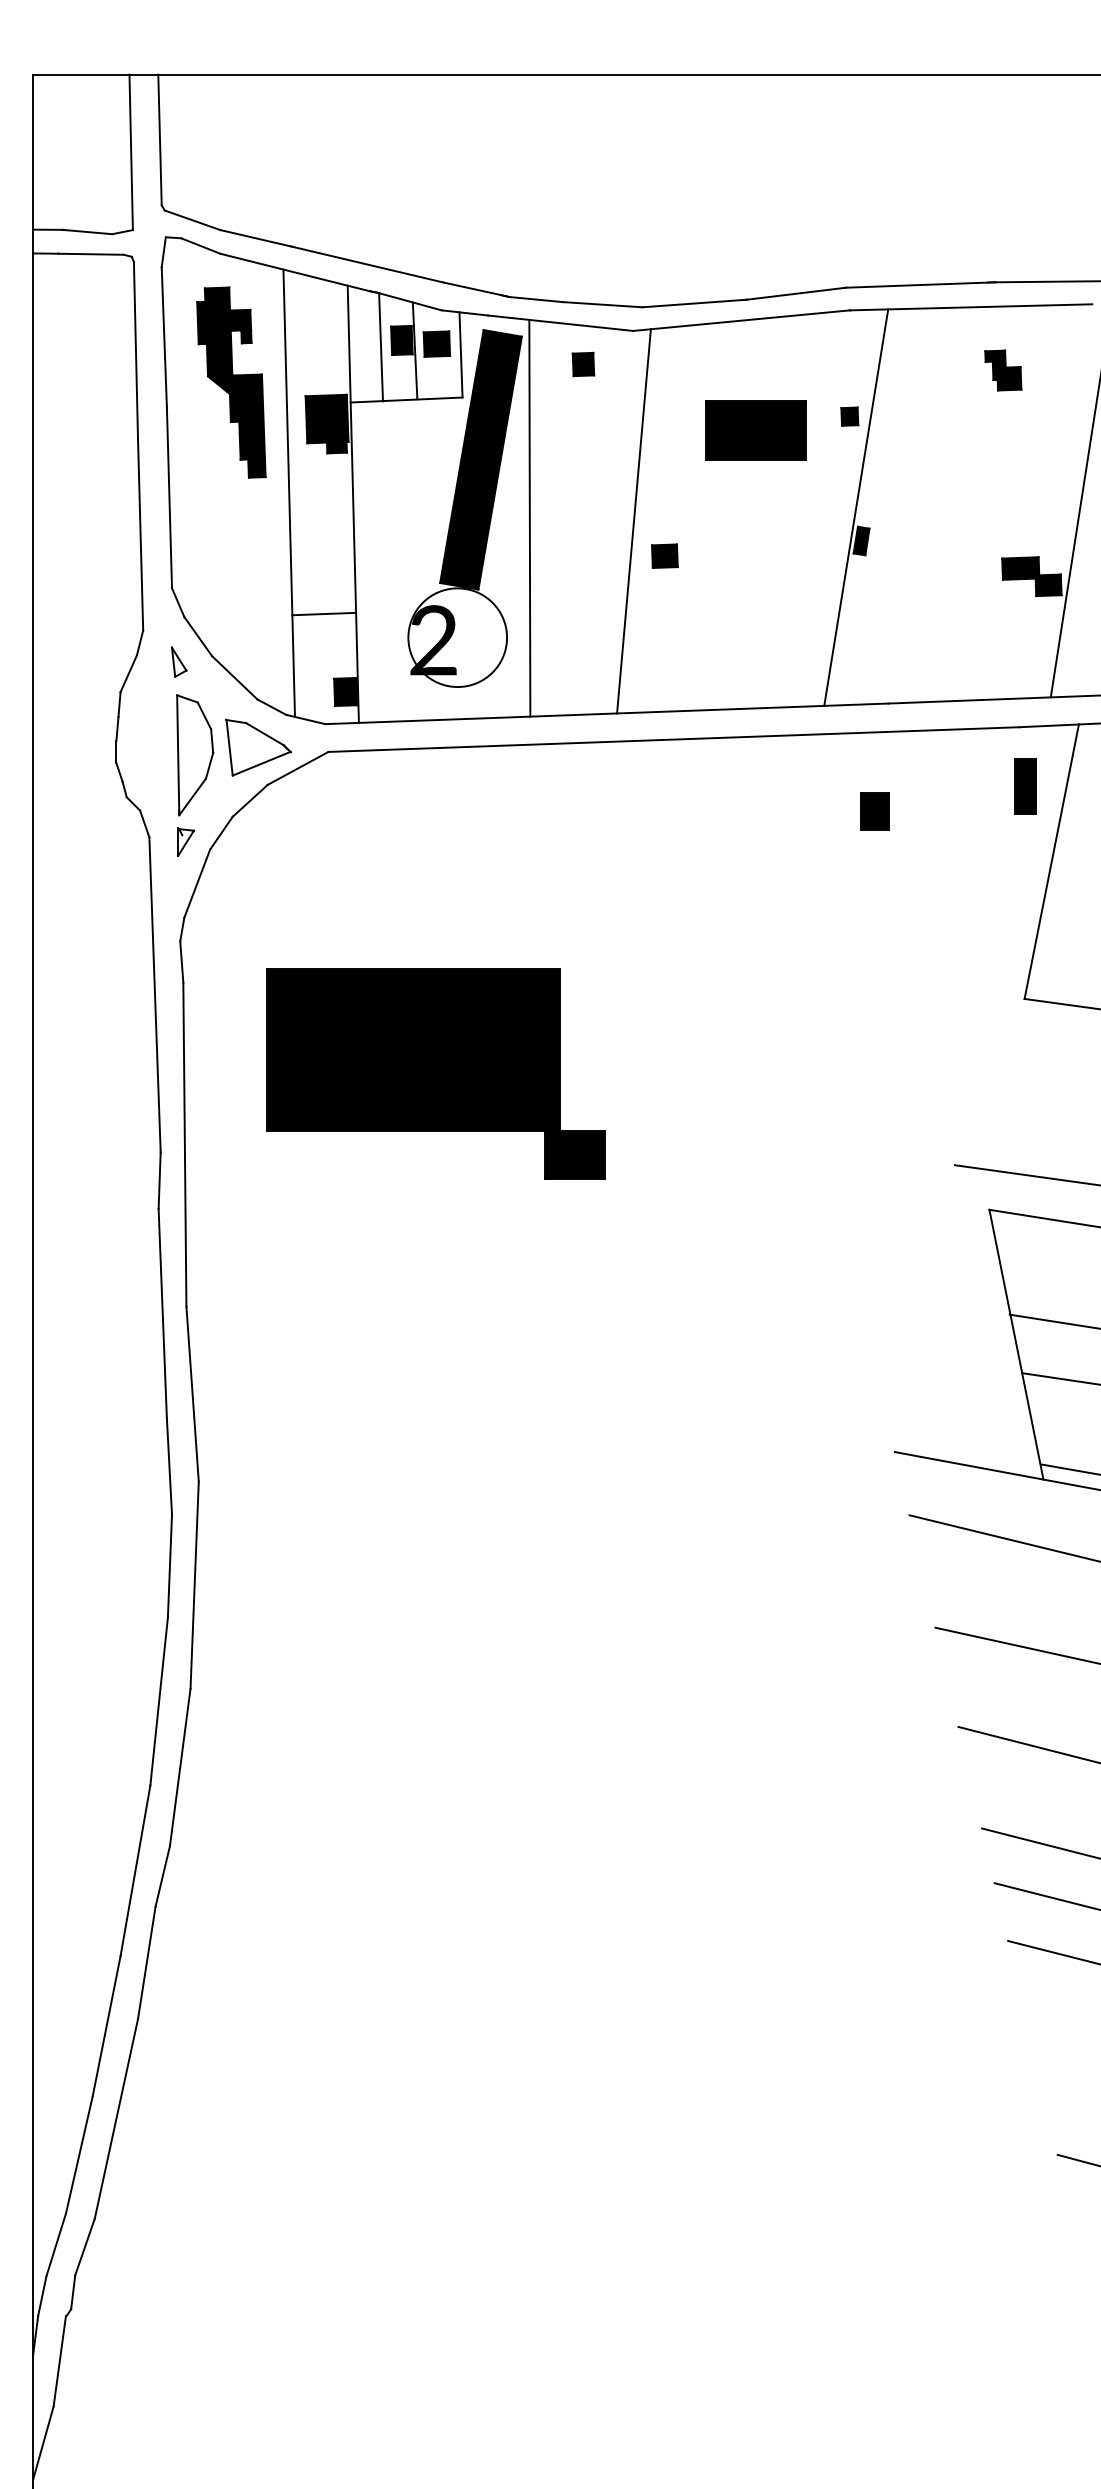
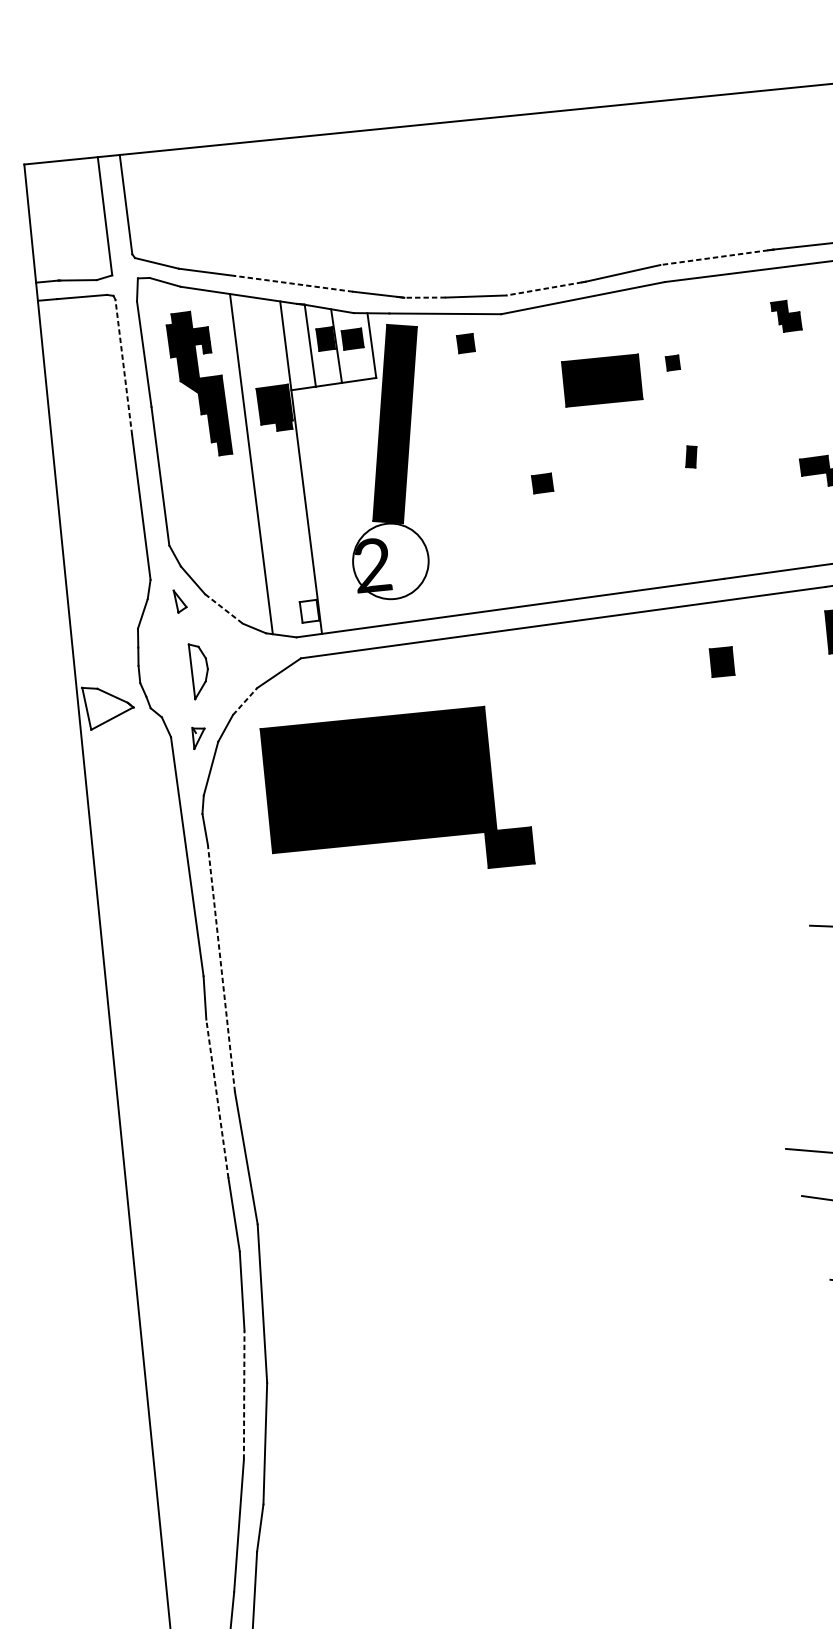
line: (367, 264) -> (293, 283), solid -> dashed
line: (916, 285) -> (713, 258), solid -> dashed
line: (535, 299) -> (424, 297), solid -> dashed
line: (691, 303) -> (543, 288), solid -> dashed
line: (135, 350) -> (123, 366), solid -> dashed
line: (856, 507) -> (684, 431), removed
line: (529, 517) -> (436, 464), removed
line: (633, 521) -> (516, 459), removed
line: (324, 613) -> (287, 553), removed
line: (235, 678) -> (224, 609), solid -> dashed
fill: (345, 691) -> (309, 610), removed
part: (258, 747) -> (108, 706), moved
part: (195, 755) -> (199, 671), size x0.6
line: (250, 800) -> (245, 701), solid -> dashed
part: (435, 1073) -> (397, 796), moved
line: (184, 1144) -> (221, 968), solid -> dashed
line: (162, 1313) -> (217, 1099), solid -> dashed
line: (159, 1700) -> (244, 1394), solid -> dashed

